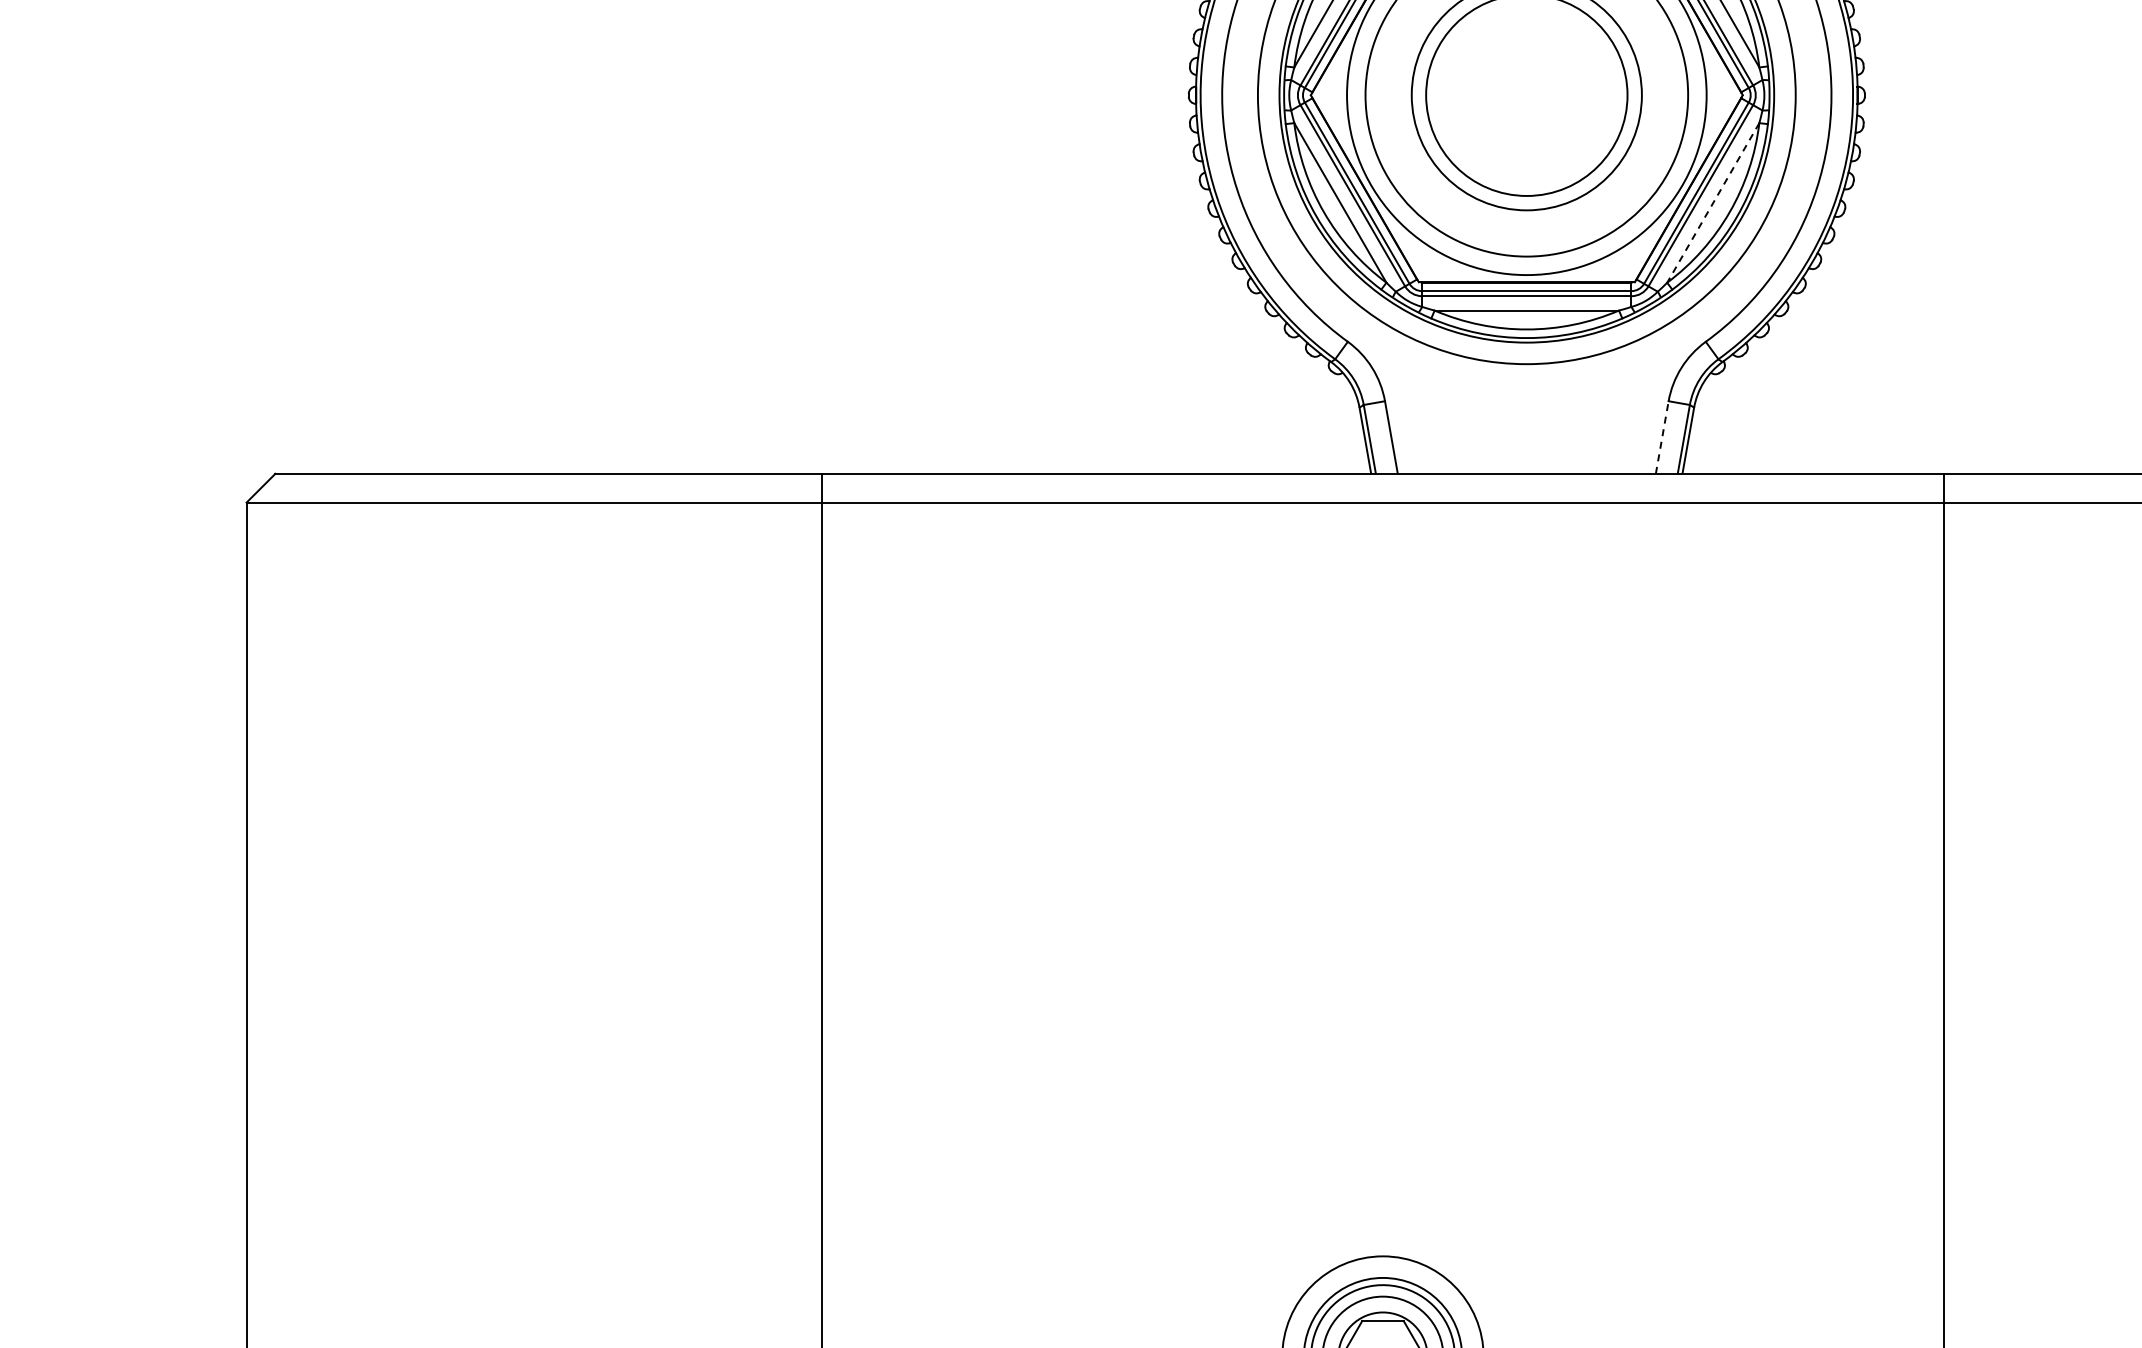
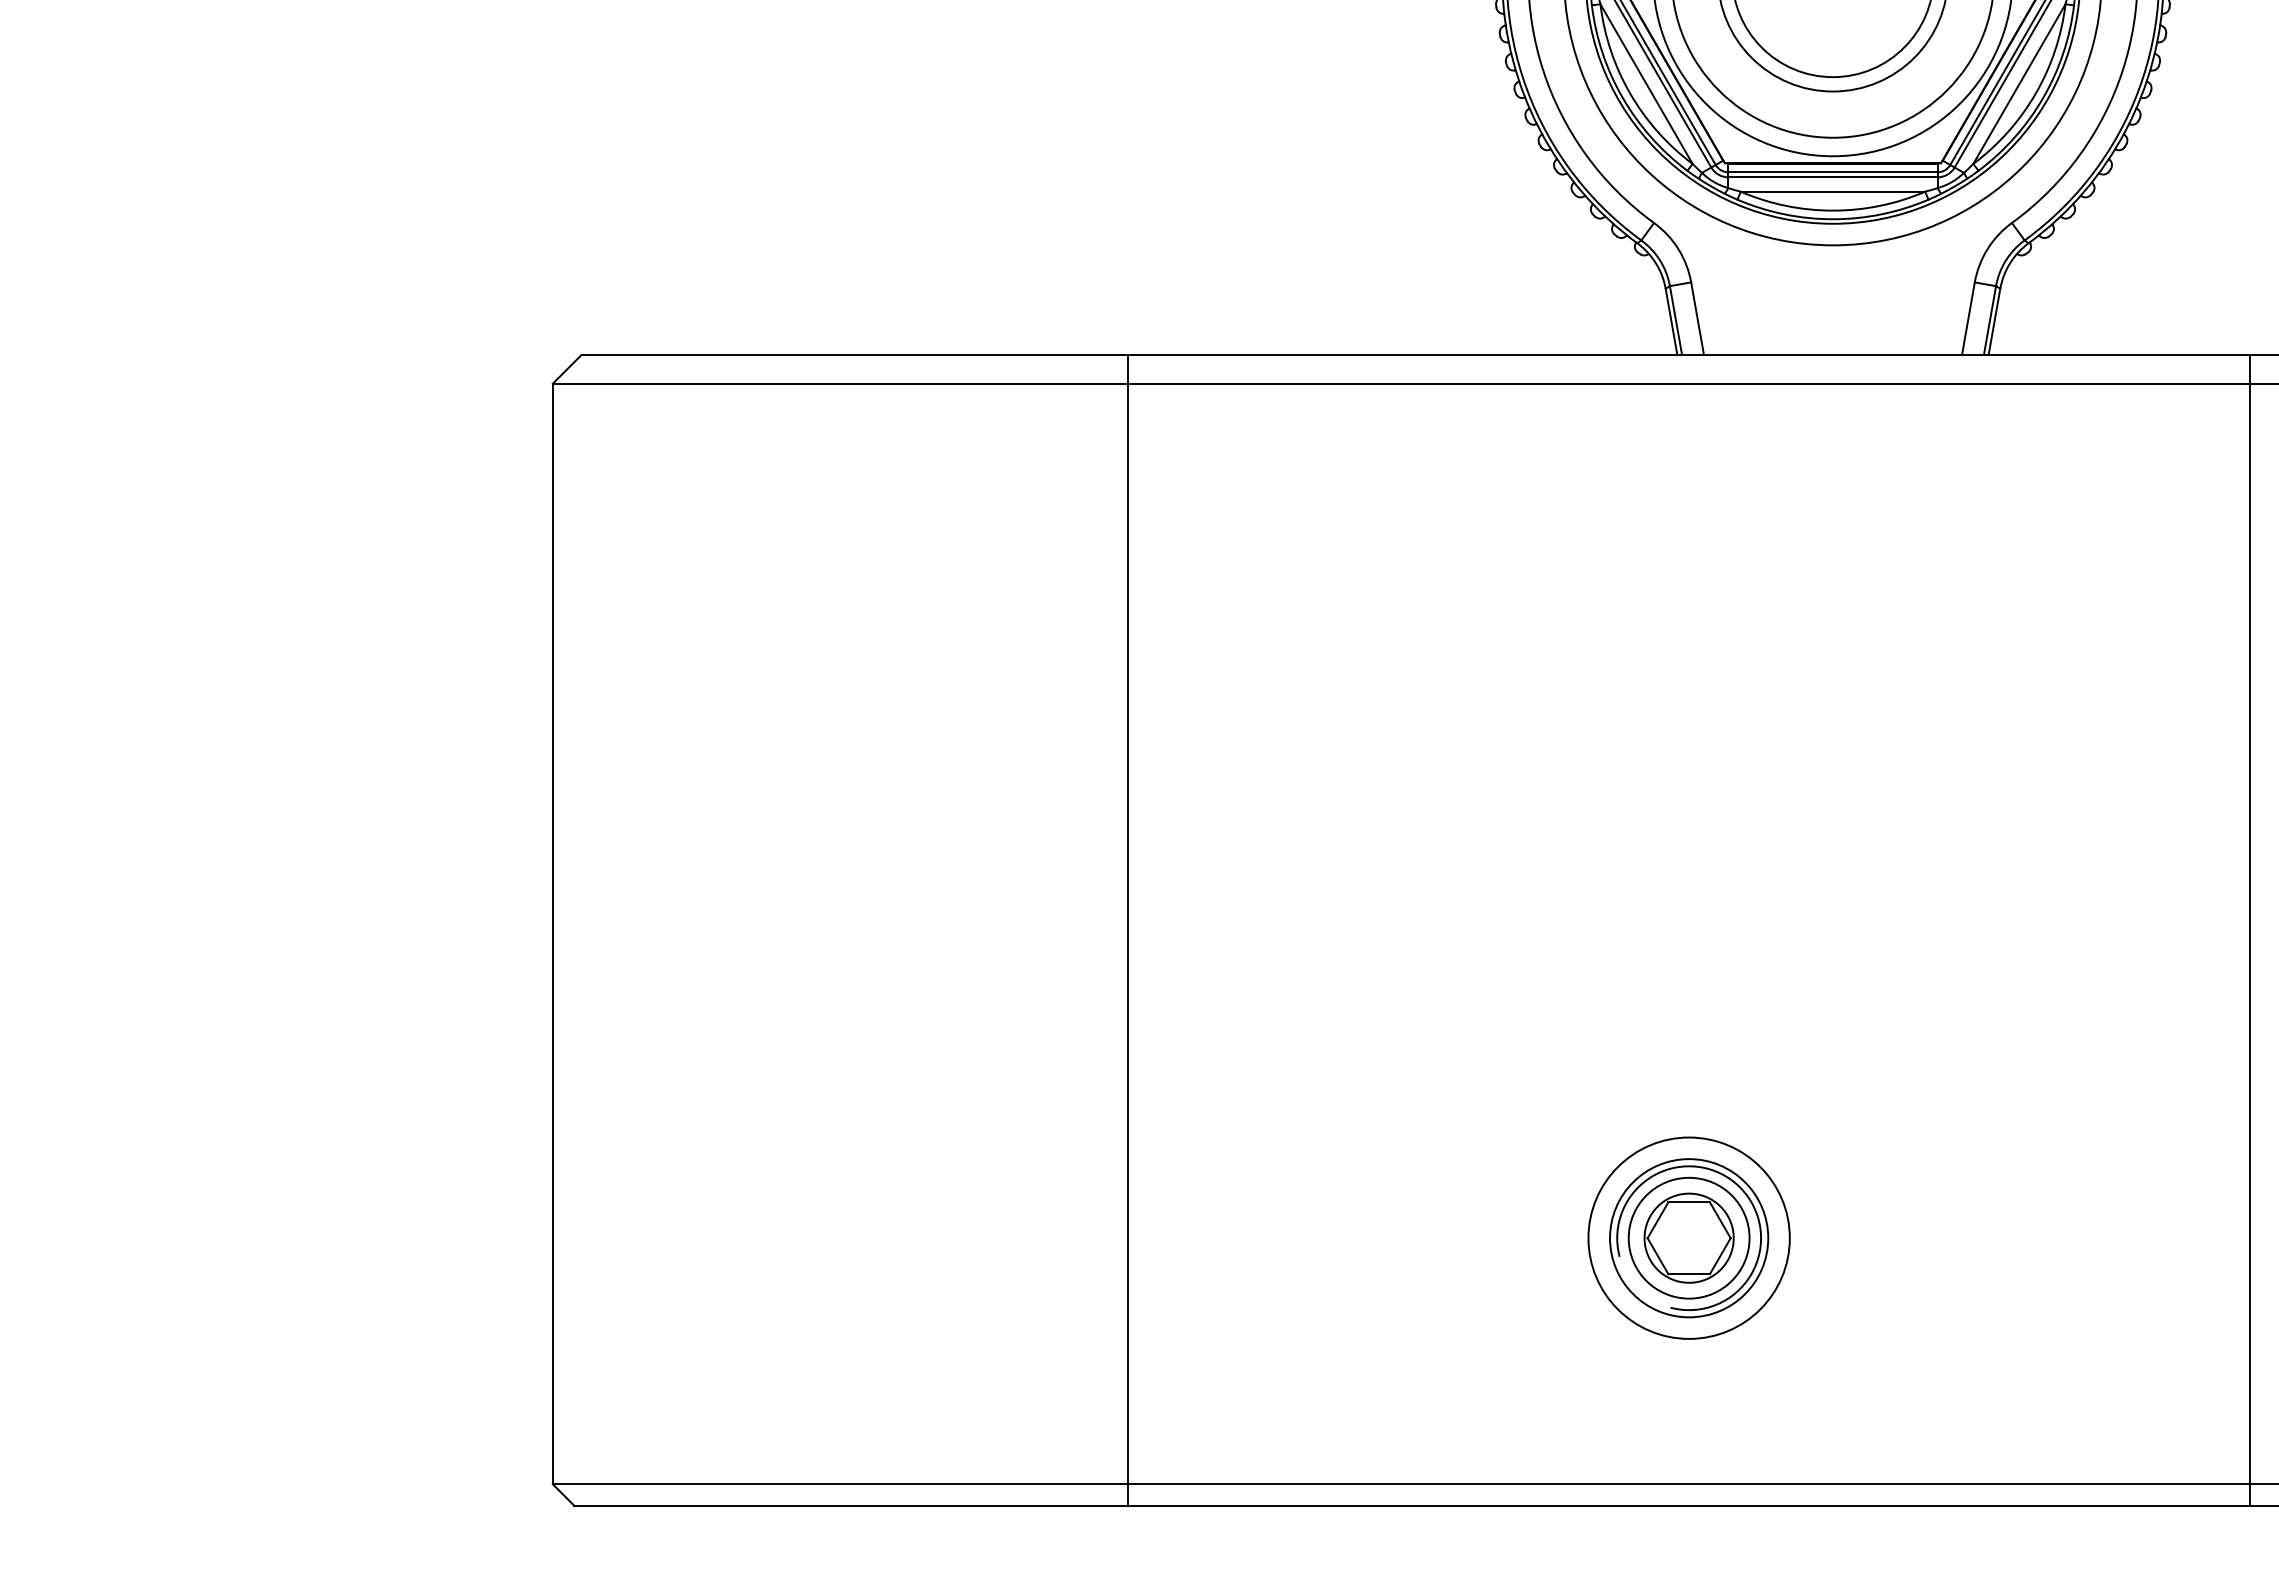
line: (1713, 203) -> (2019, 84), dashed -> solid
line: (1662, 437) -> (1968, 318), dashed -> solid

